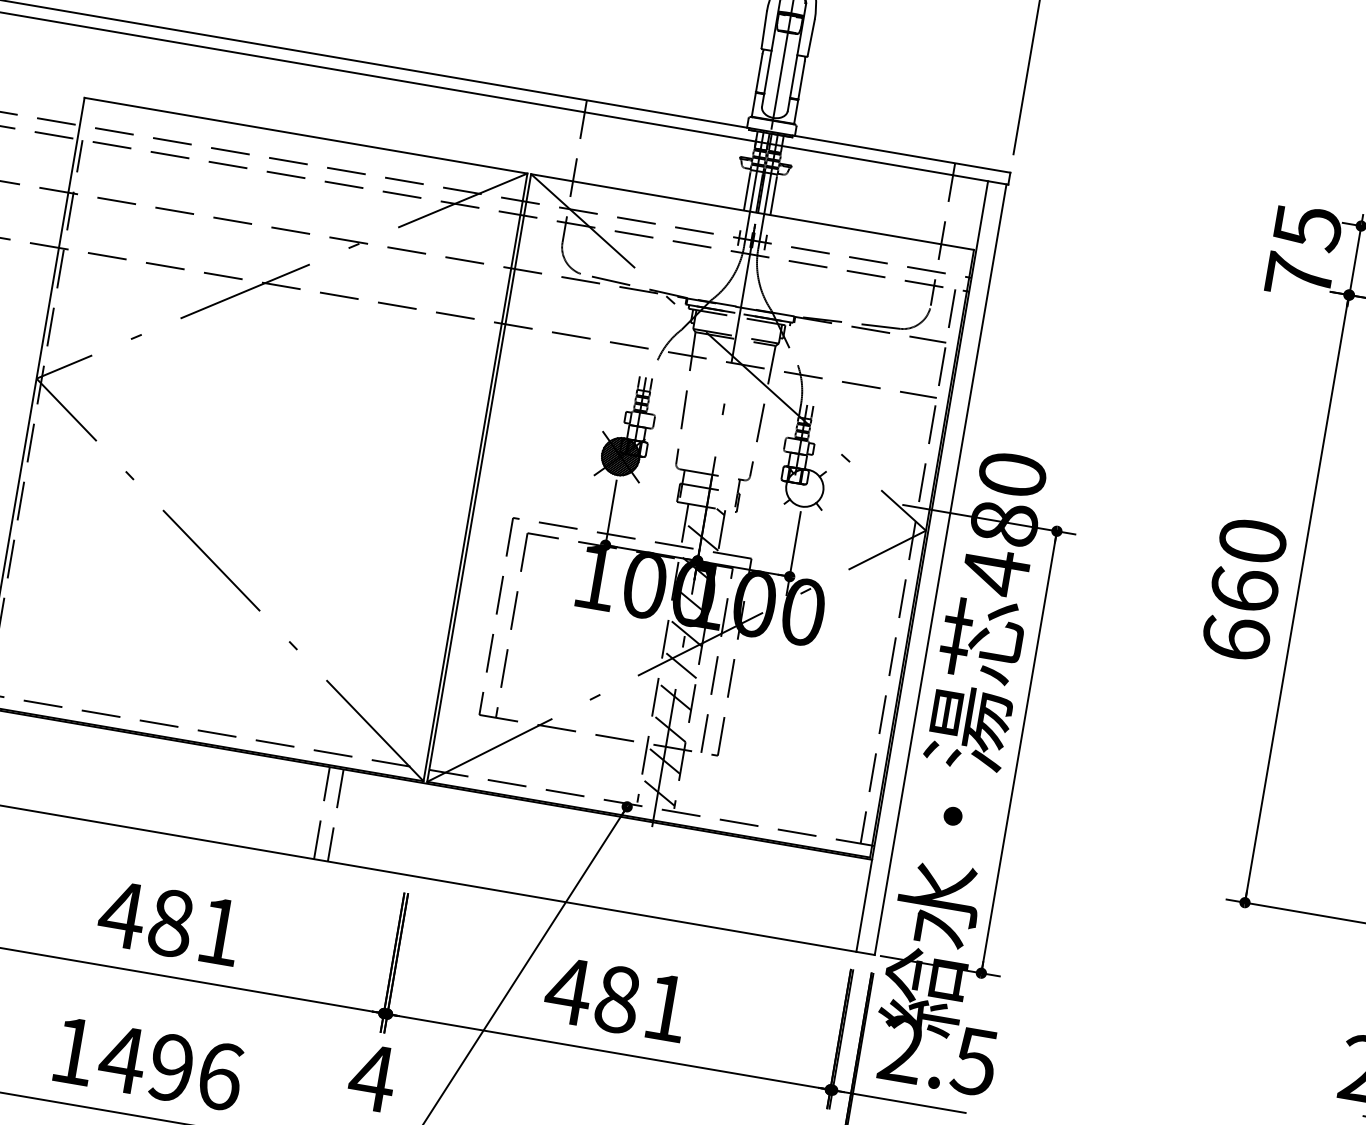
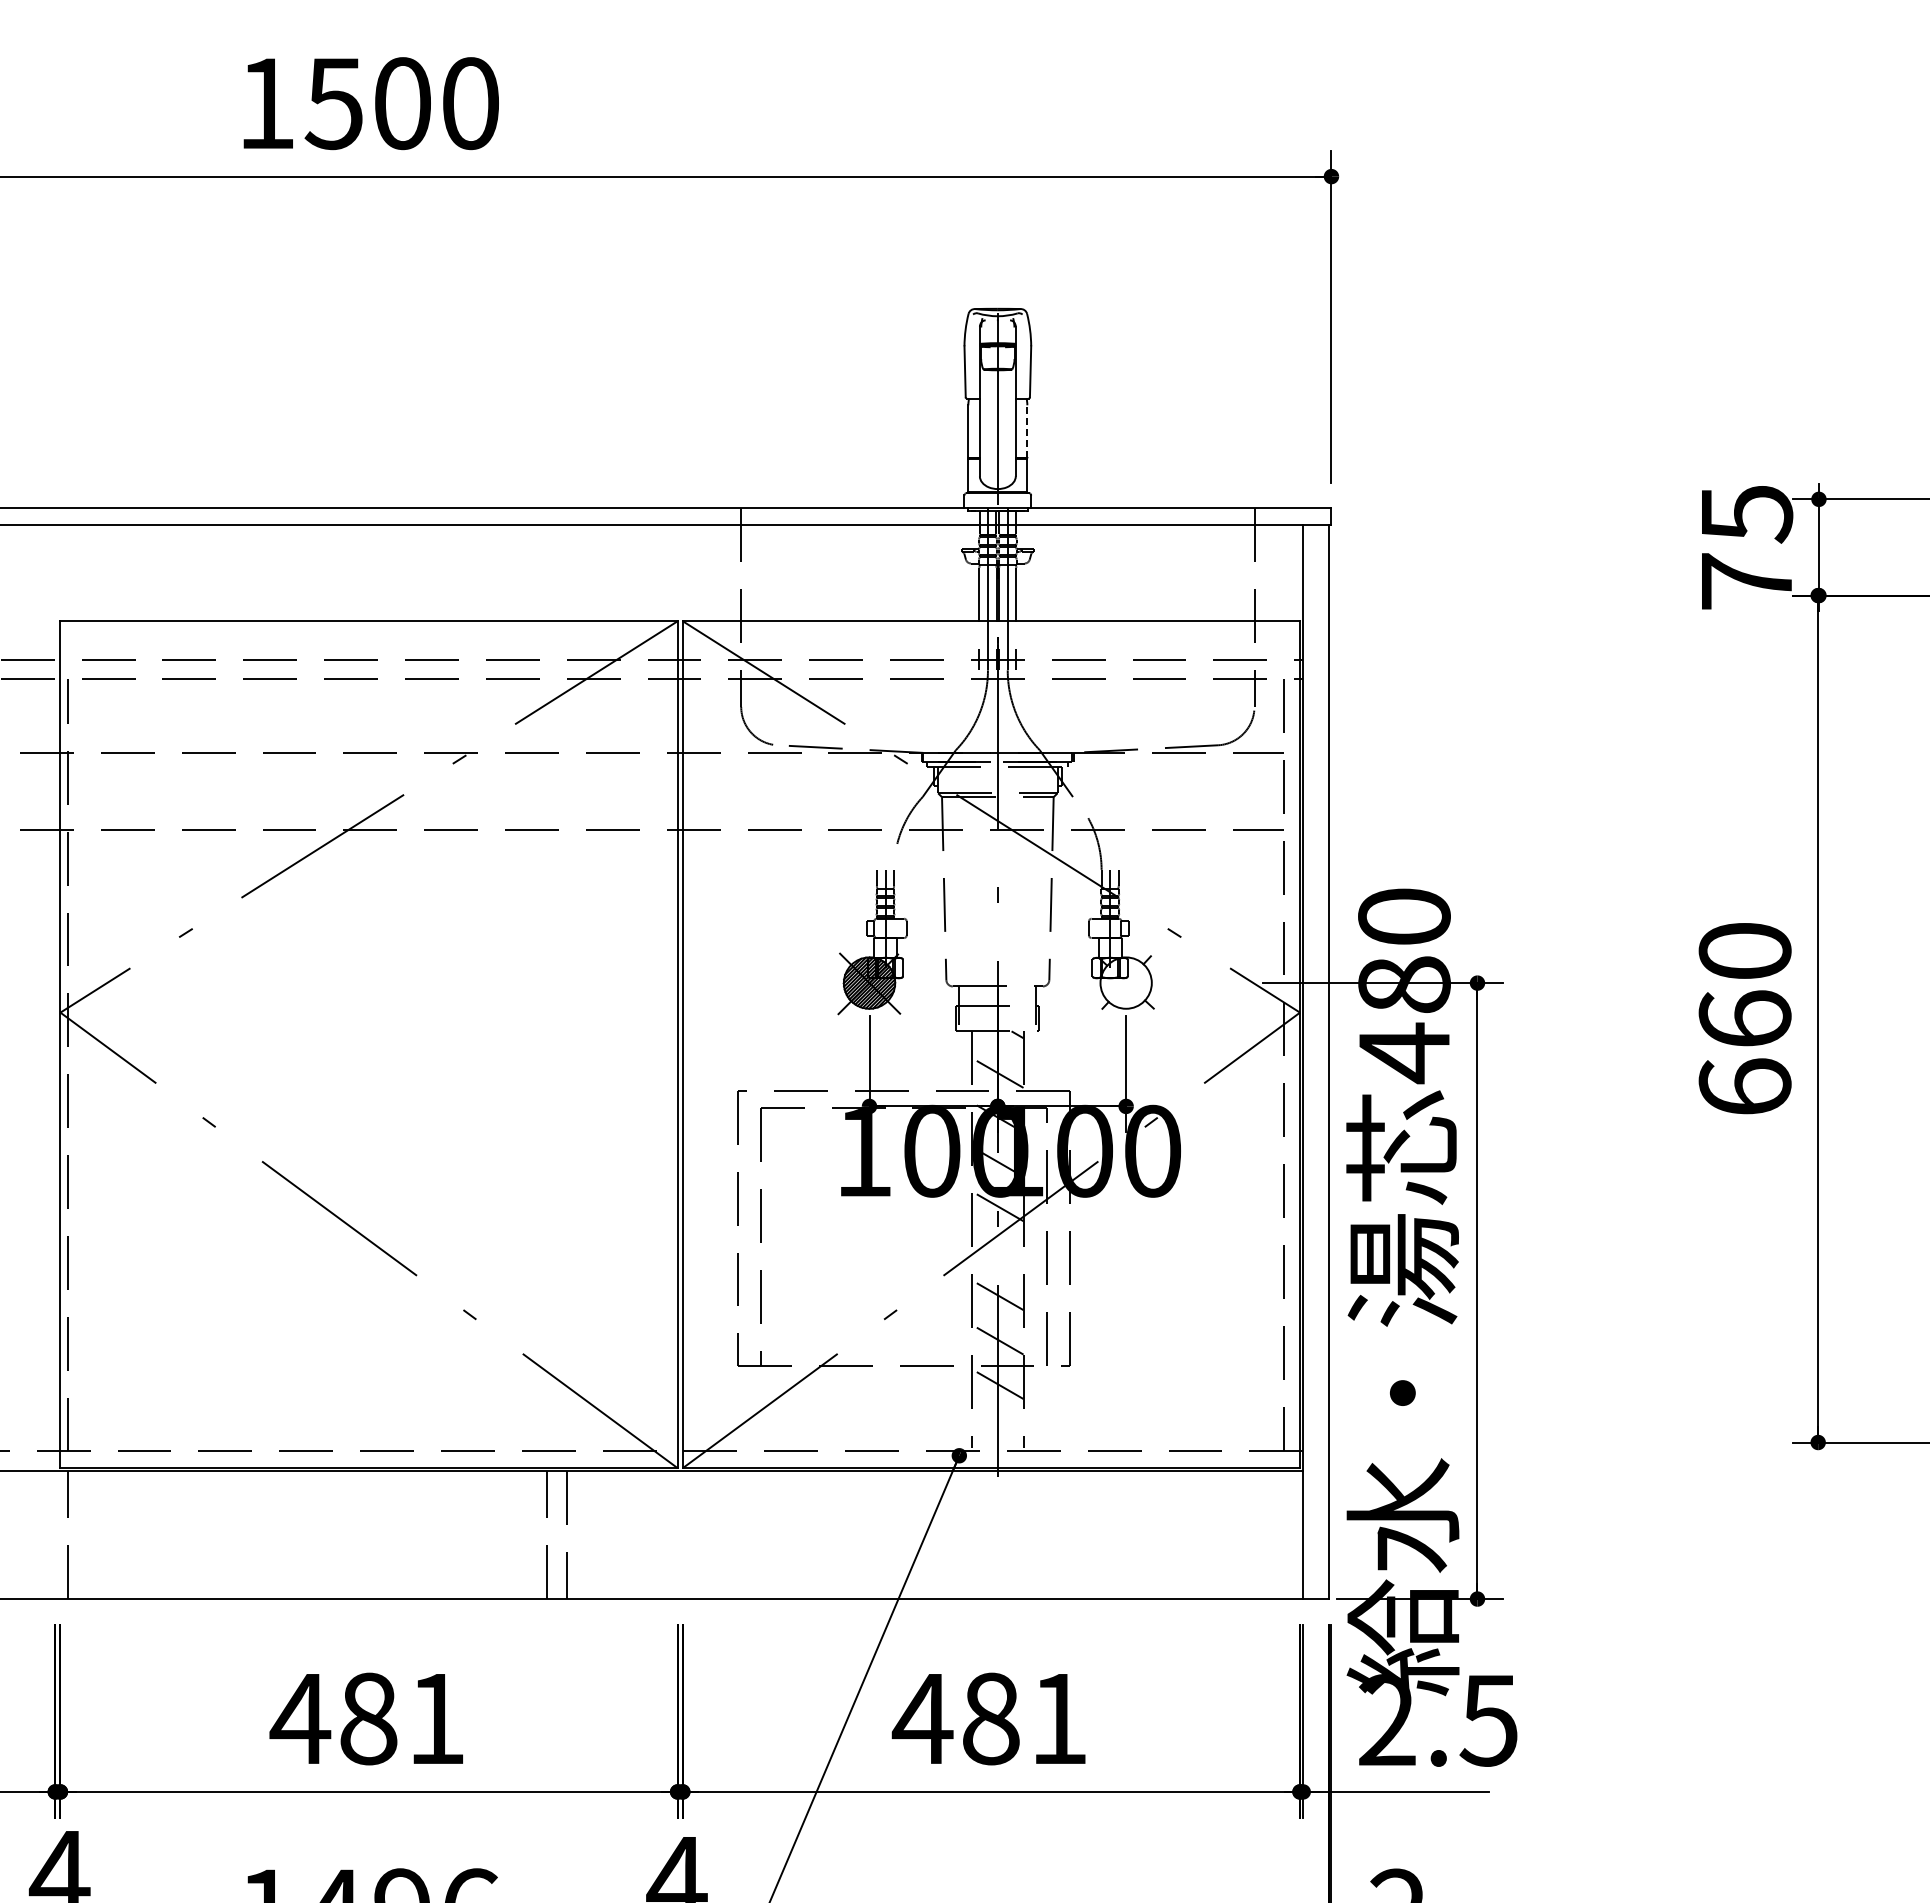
line: (801, 80) -> (1027, 431), solid -> dashed
line: (679, 664) -> (997, 1250), removed
line: (657, 791) -> (997, 1428), removed

